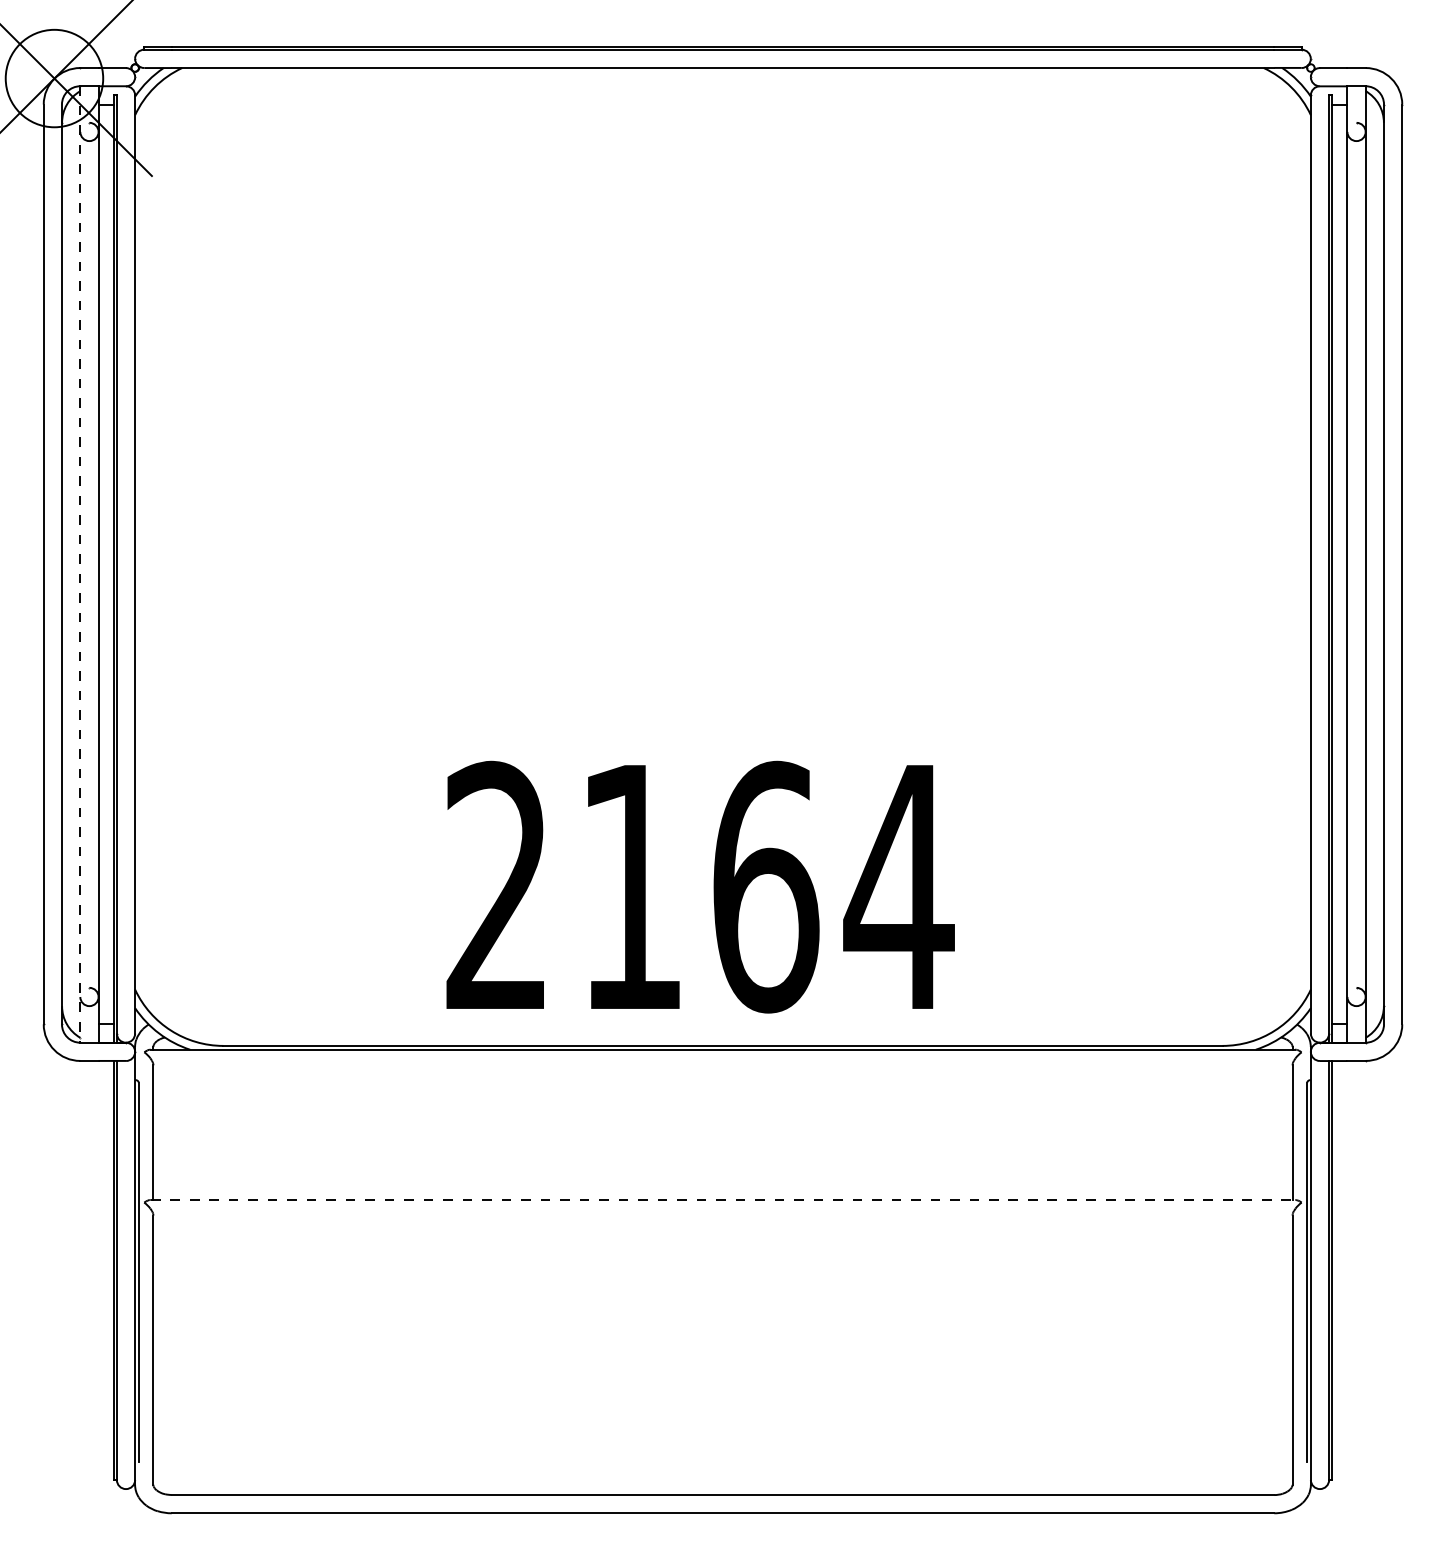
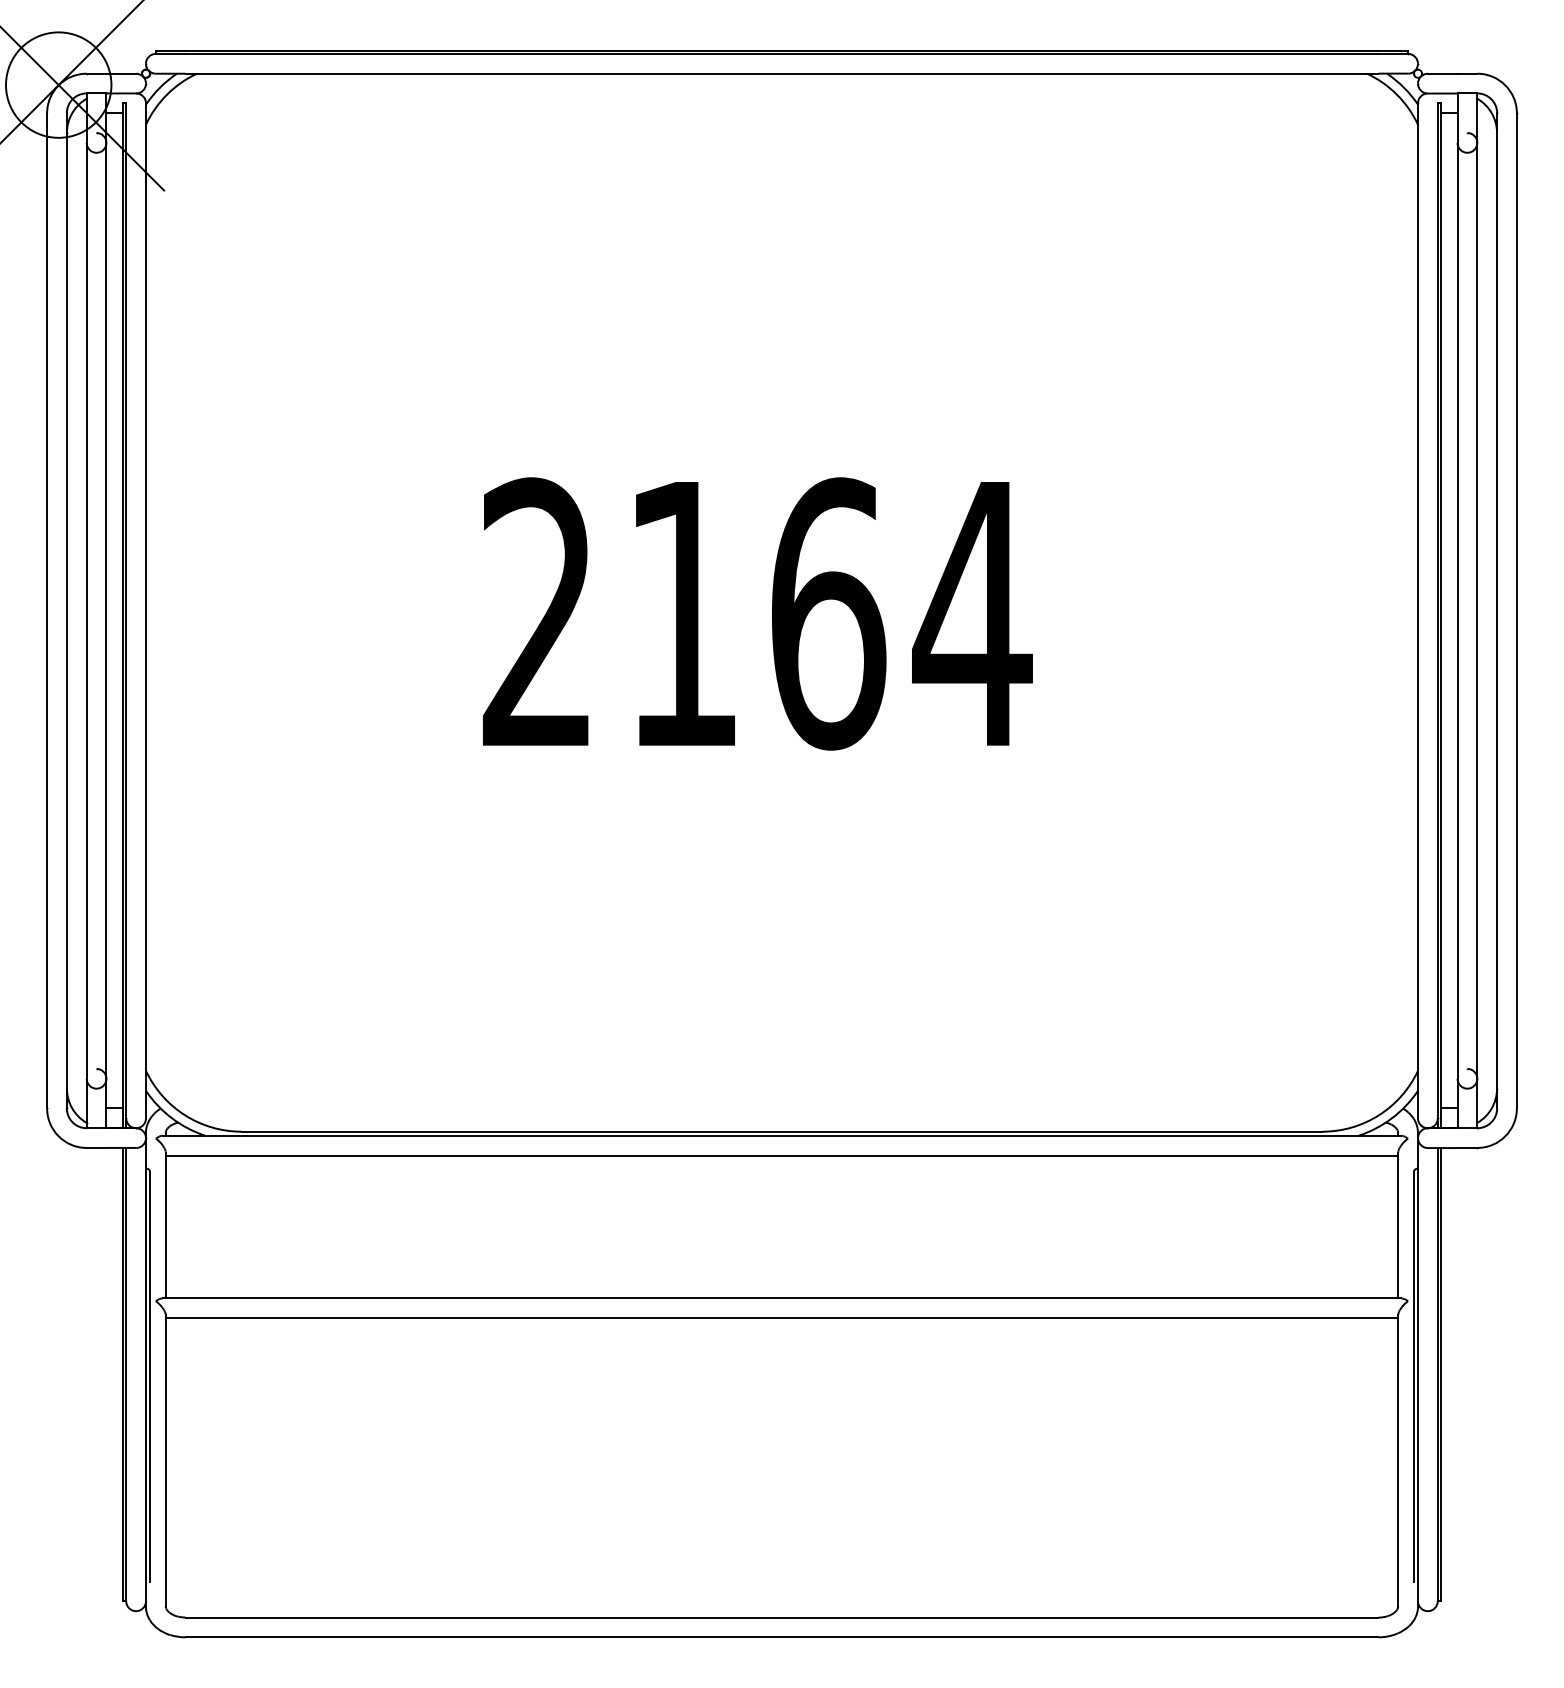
line: (80, 565) -> (86, 611), dashed -> solid
text: (700, 886) -> (757, 613), moved
line: (722, 1067) -> (781, 1155), added
line: (723, 1200) -> (782, 1298), dashed -> solid
line: (722, 1218) -> (781, 1318), added

